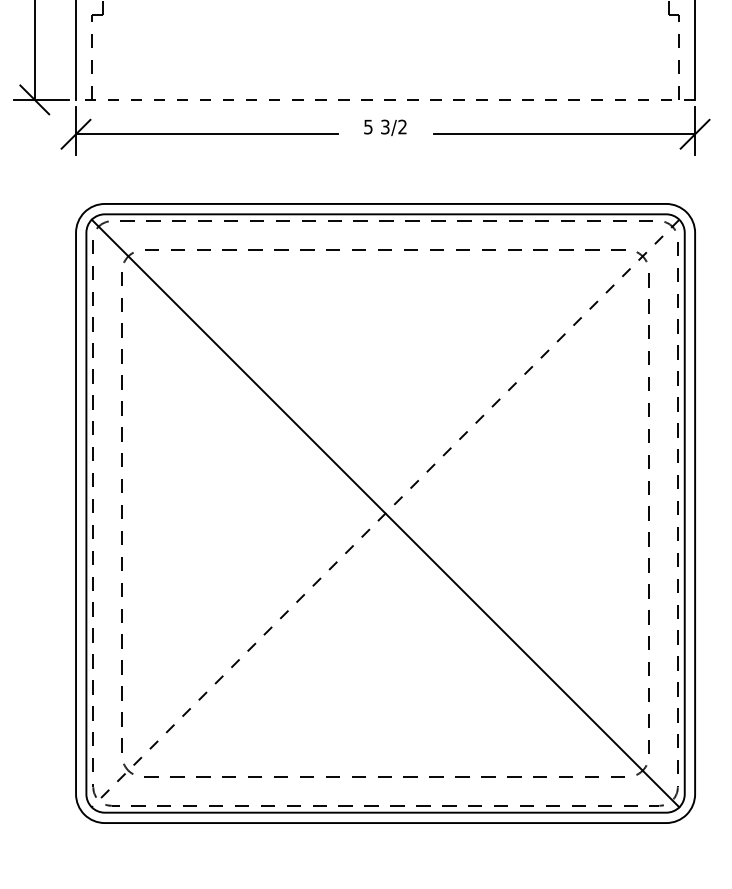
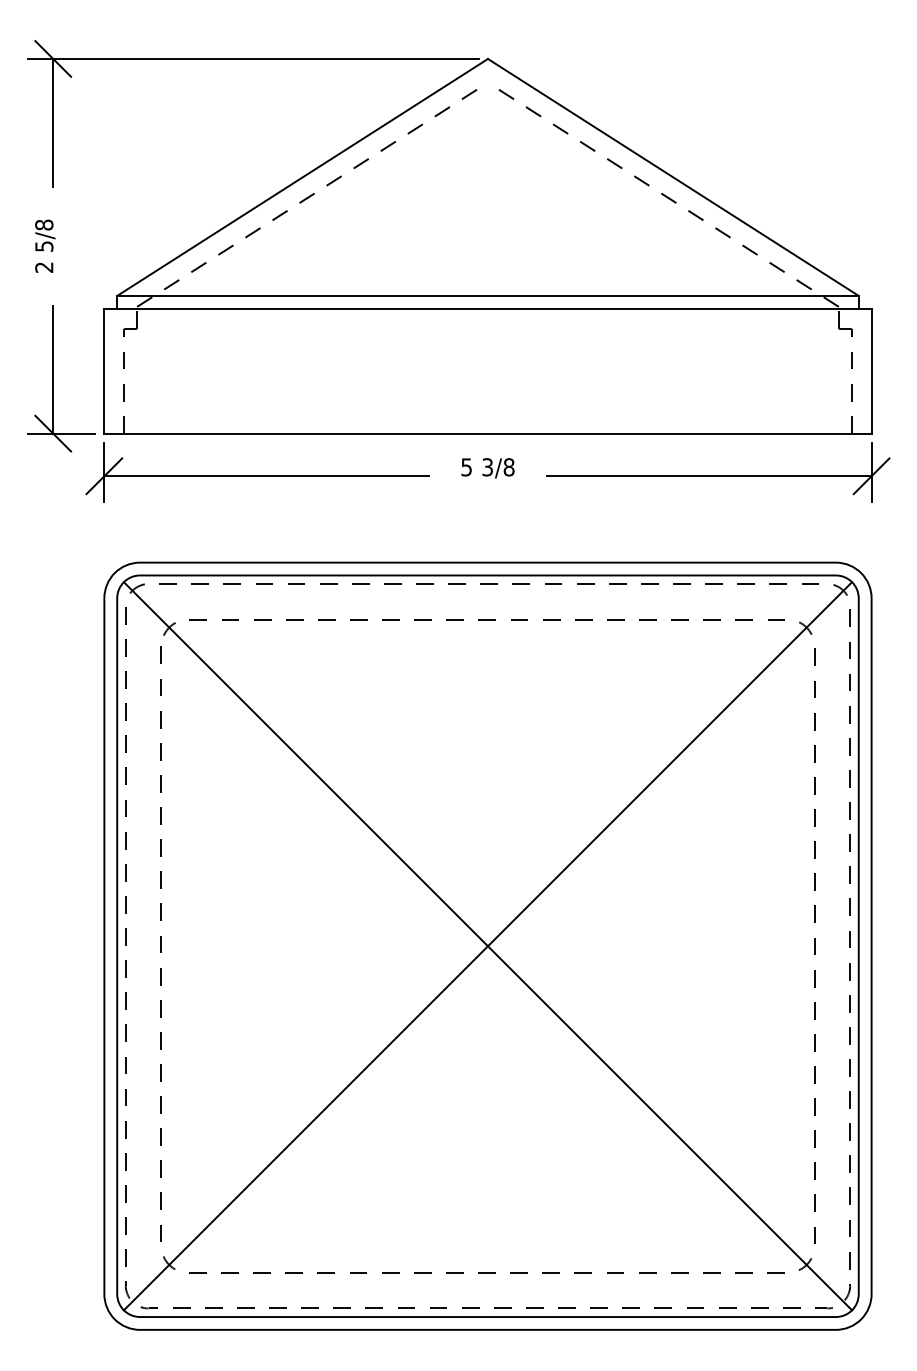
line: (385, 99) -> (487, 433), dashed -> solid
text: (402, 127) -> (508, 467), 3/2 -> 3/8
line: (385, 513) -> (487, 946), dashed -> solid

